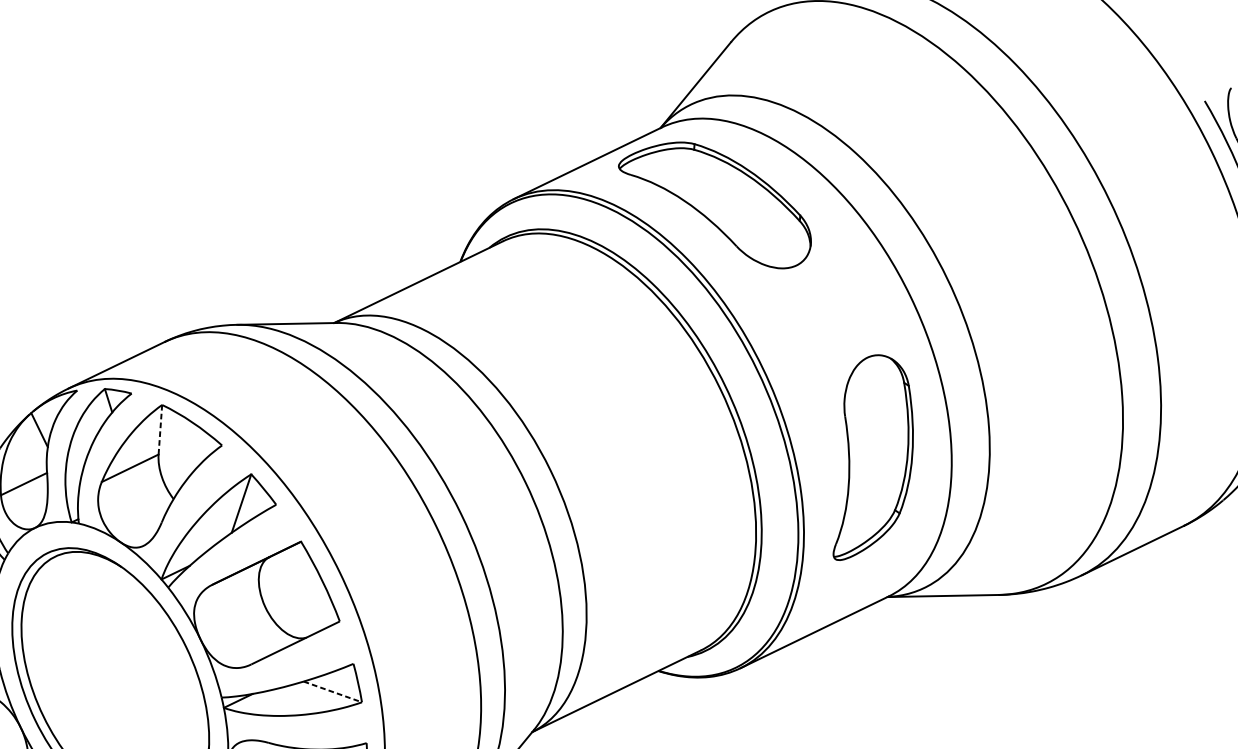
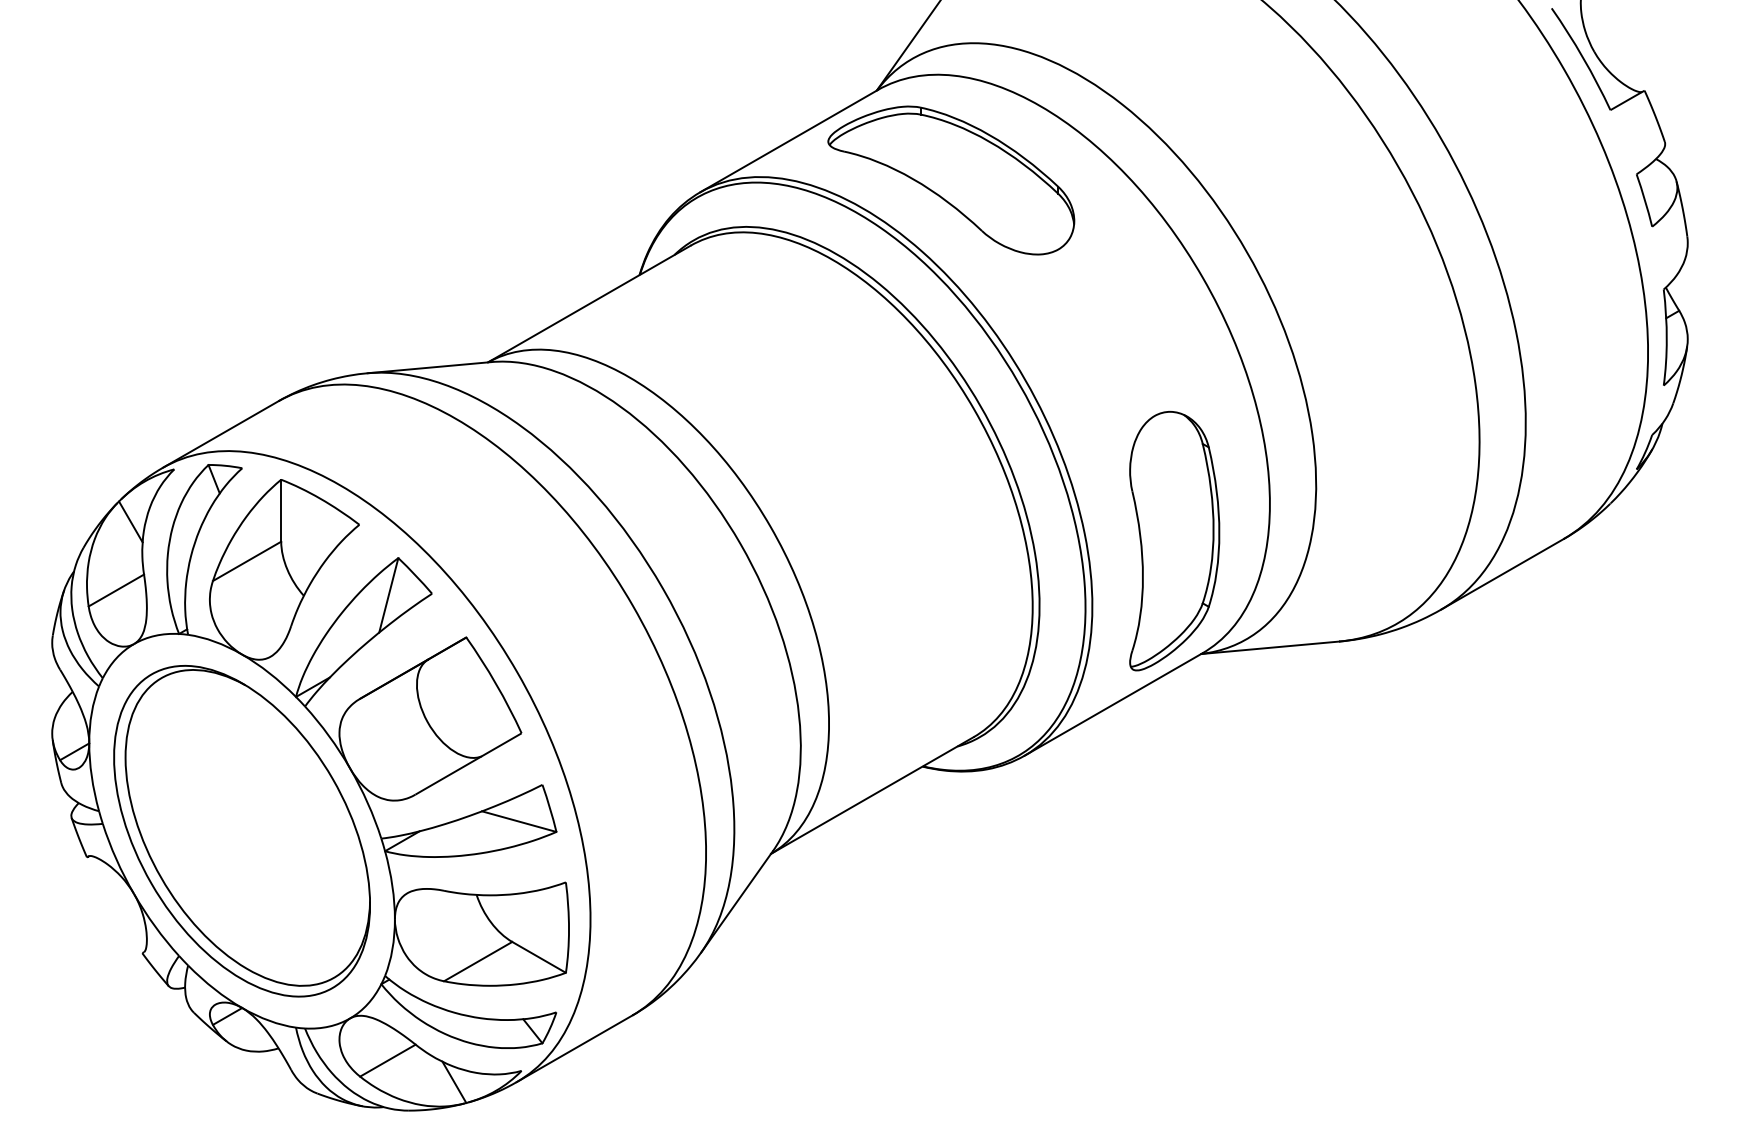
line: (160, 429) -> (281, 510), dashed -> solid
part: (876, 458) -> (1174, 540), moved
line: (333, 691) -> (519, 821), dashed -> solid

